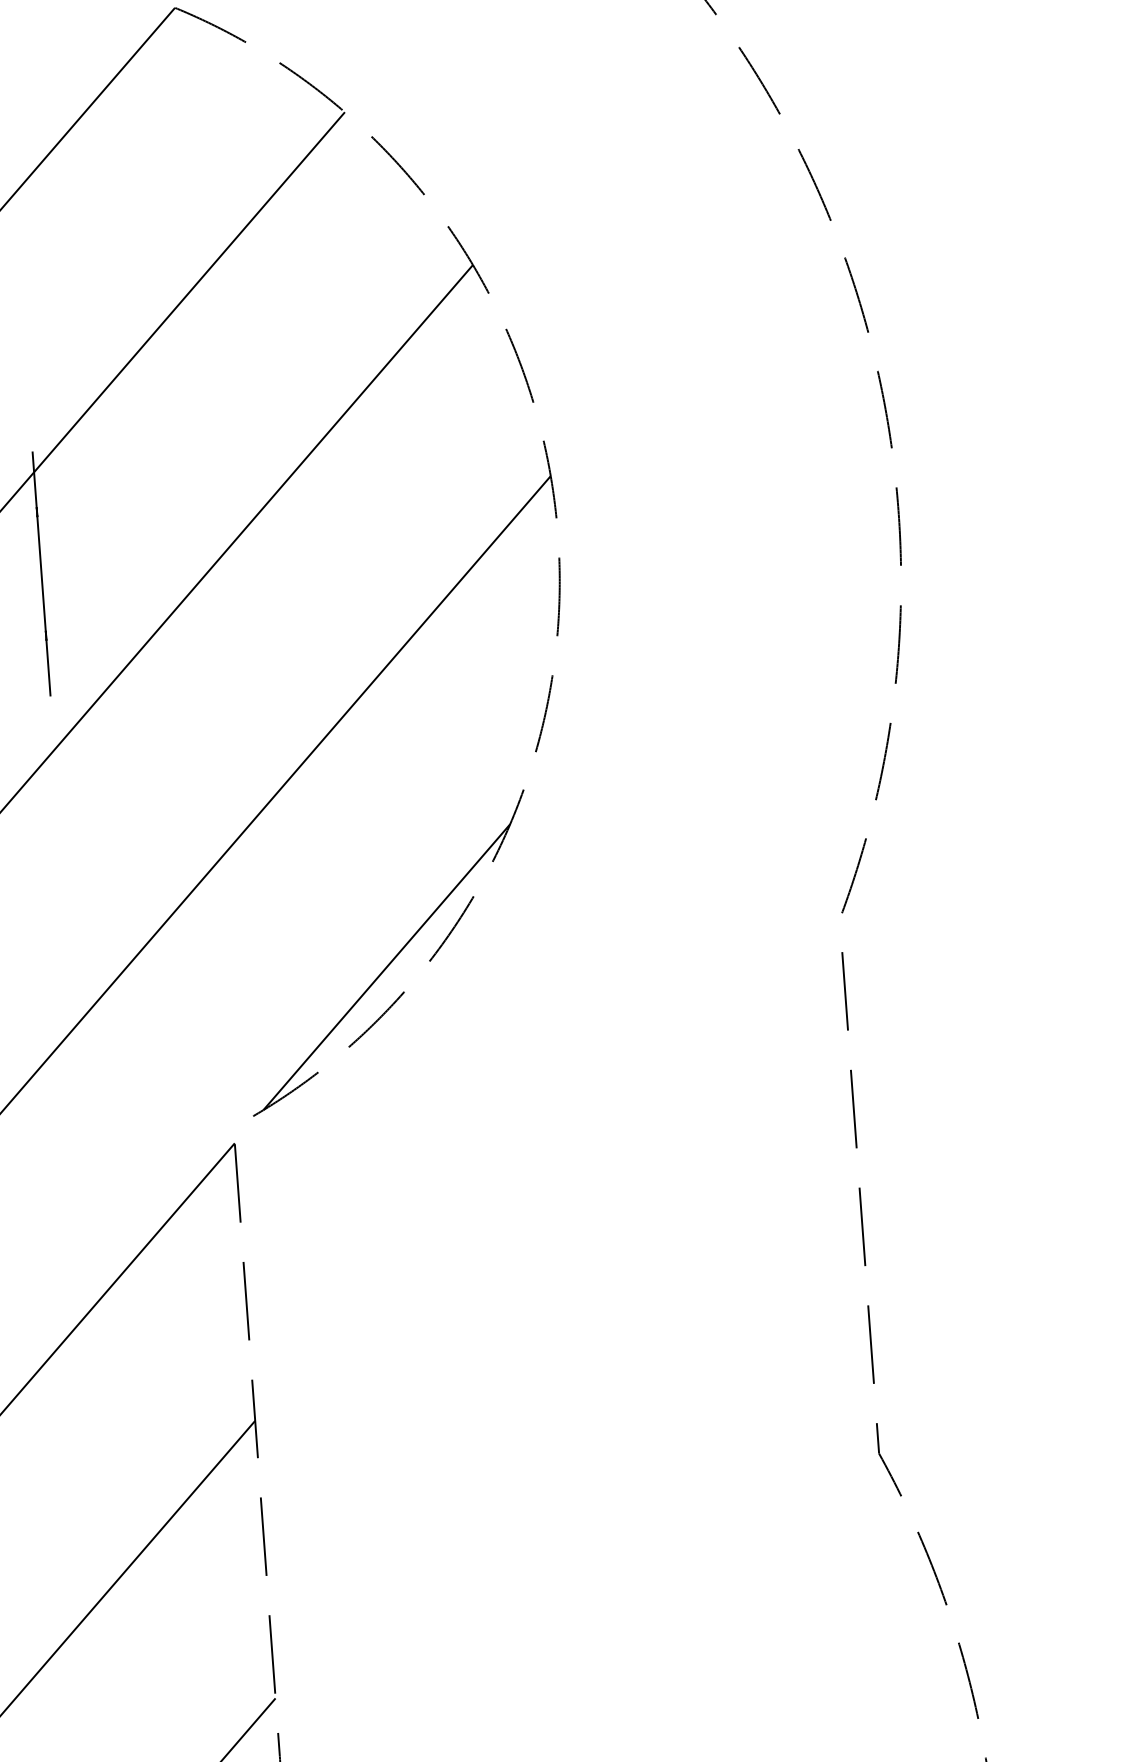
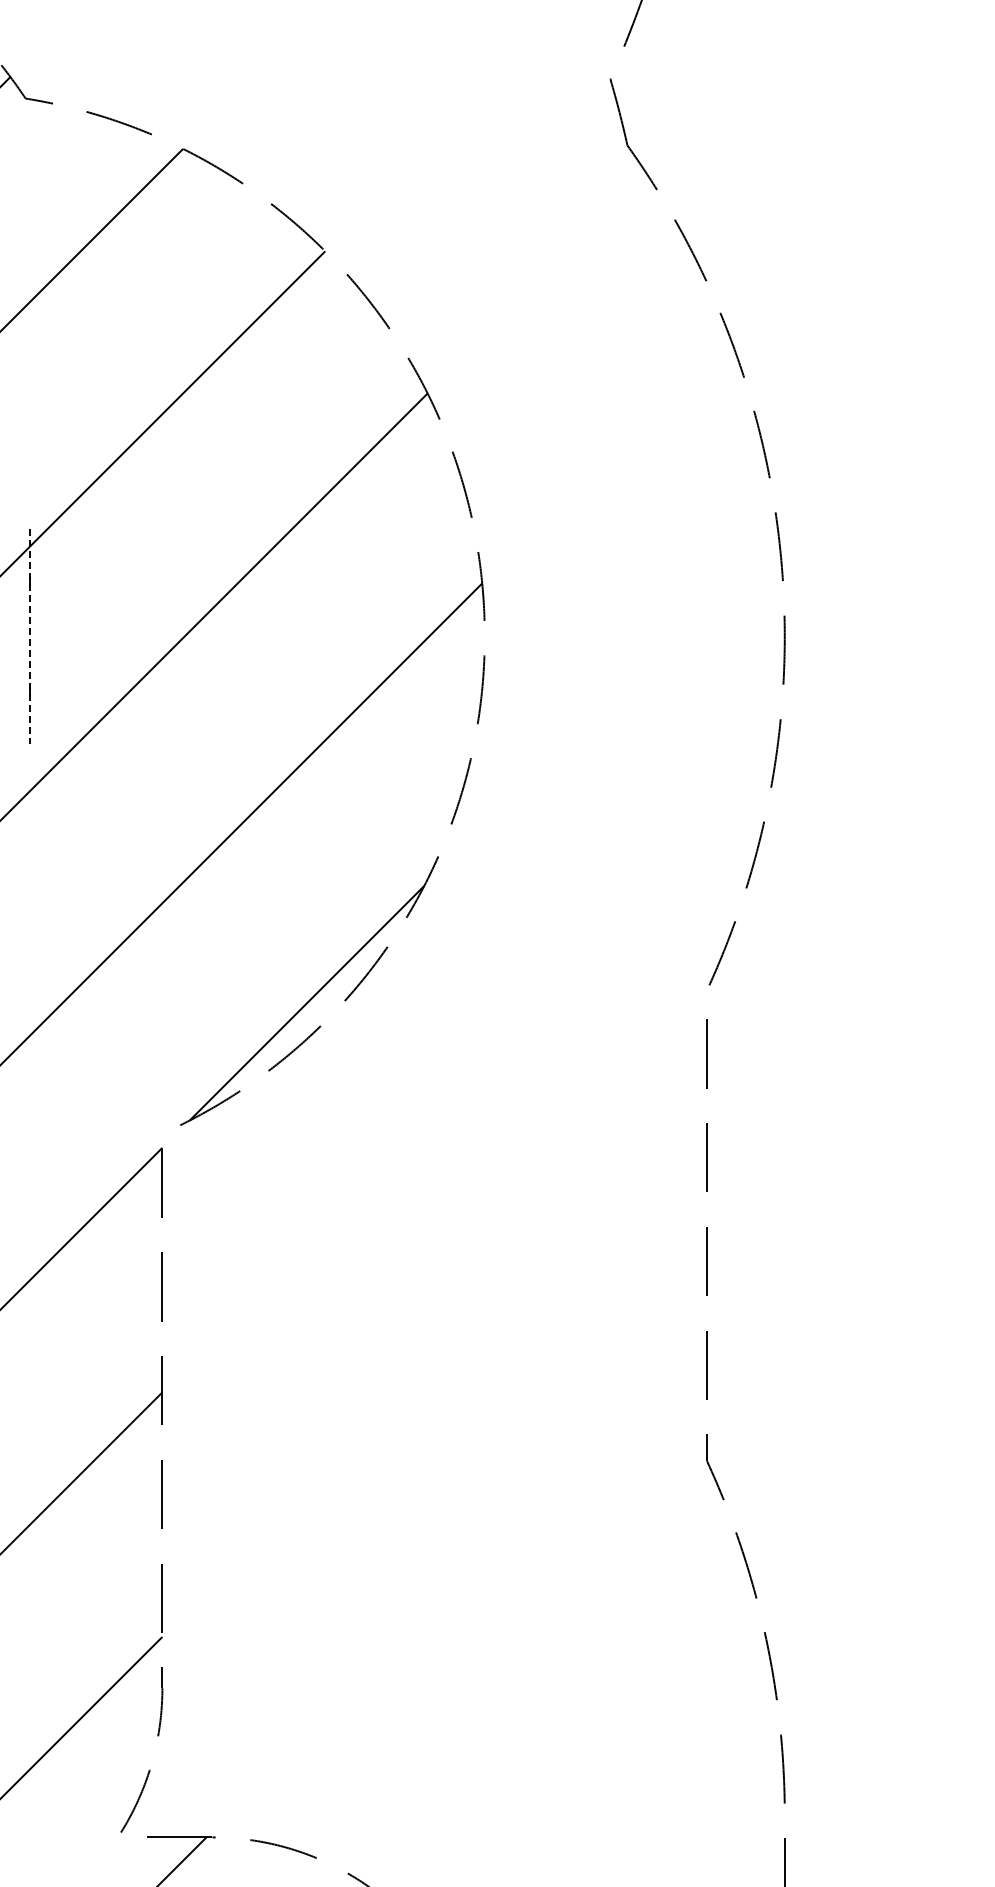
line: (41, 574) -> (29, 636), solid -> dashed

